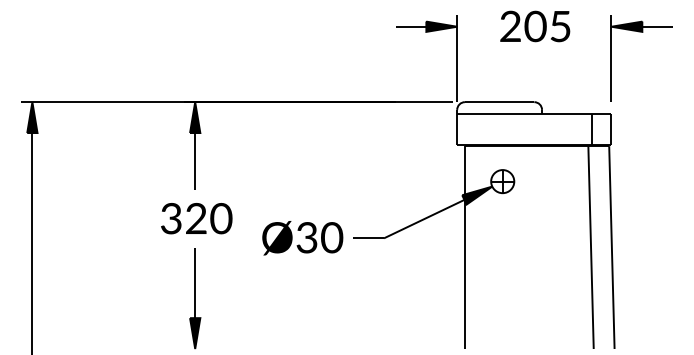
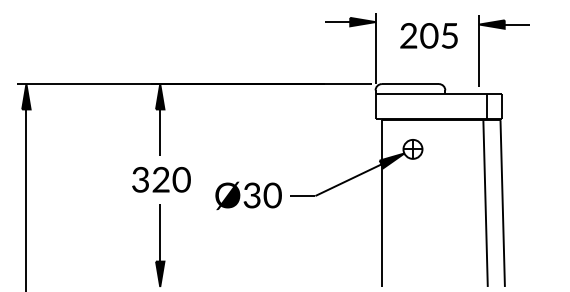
text: (535, 26) -> (429, 35), moved
part: (641, 32) -> (504, 29), moved

